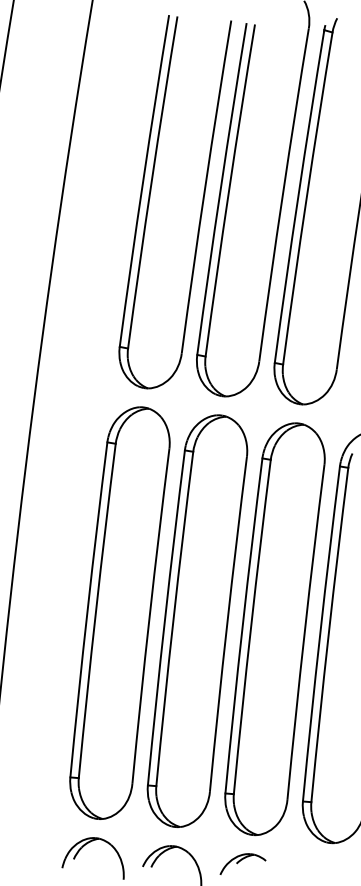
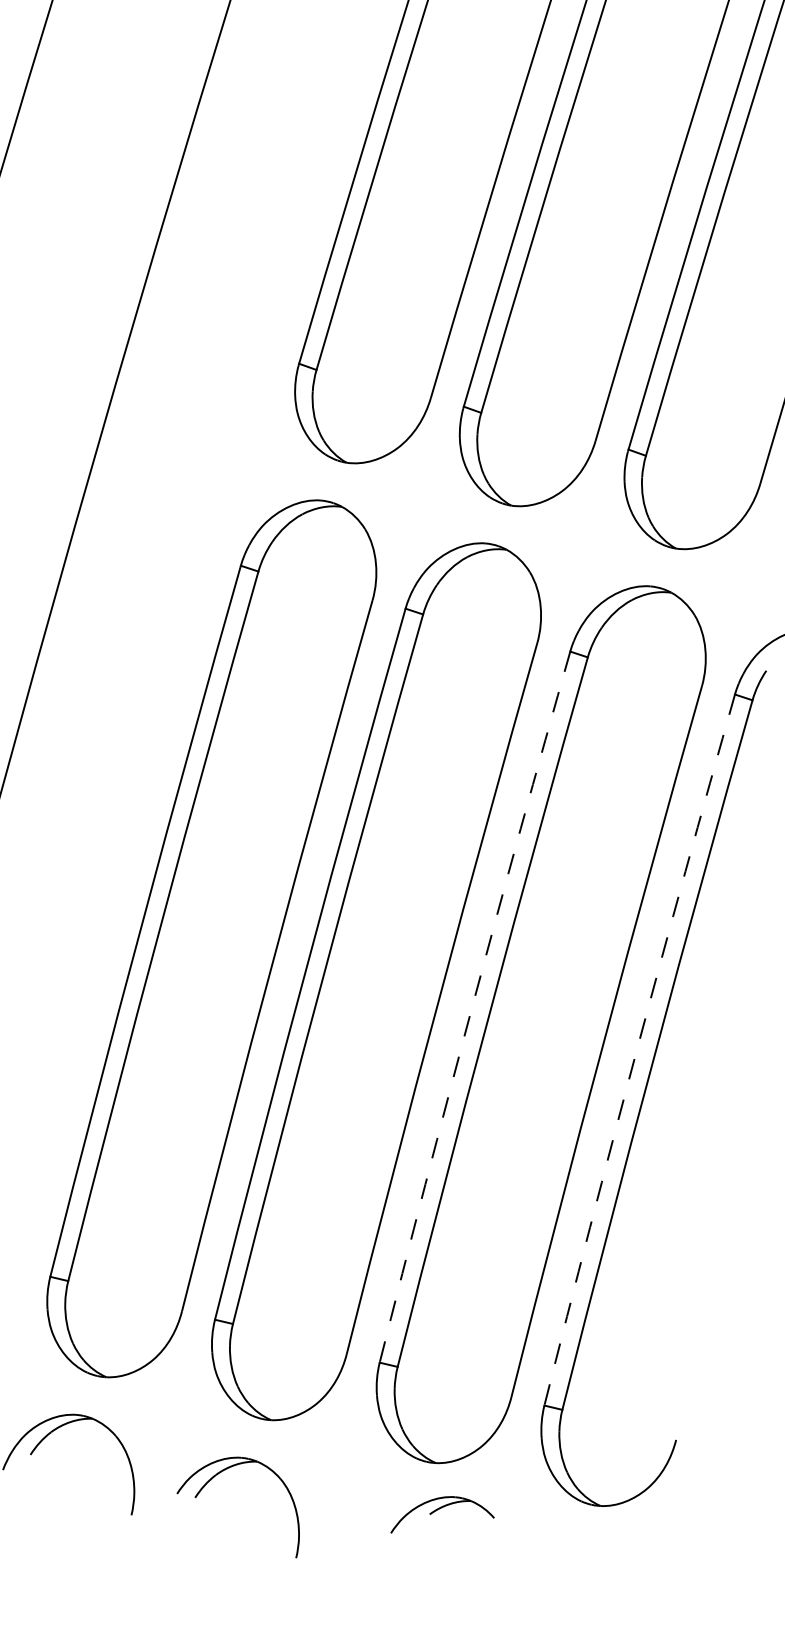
arc: (242, 625) -> (472, 1005), solid -> dashed
arc: (320, 633) -> (637, 1048), solid -> dashed
part: (242, 863) -> (442, 1515), moved

